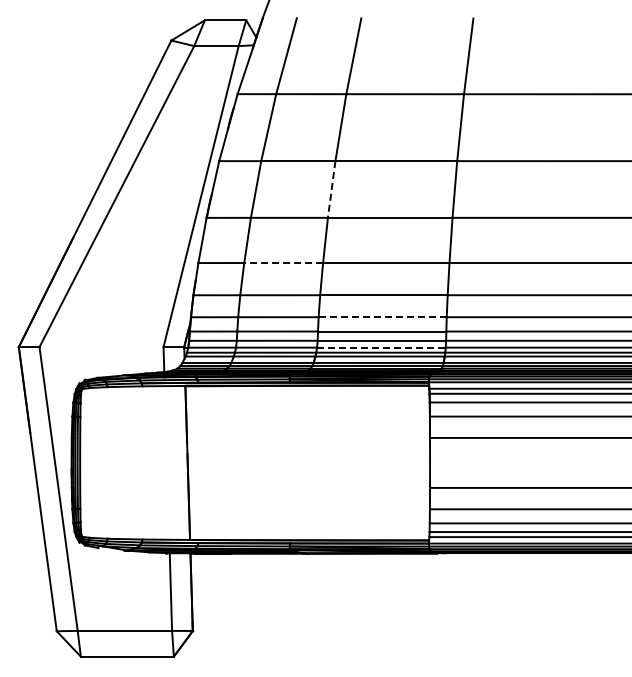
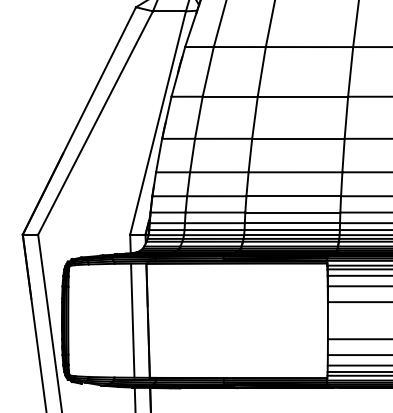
line: (331, 189) -> (254, 117), dashed -> solid
line: (283, 263) -> (219, 172), dashed -> solid
line: (383, 317) -> (293, 212), dashed -> solid
line: (381, 347) -> (291, 235), dashed -> solid
line: (166, 462) -> (132, 320), added

